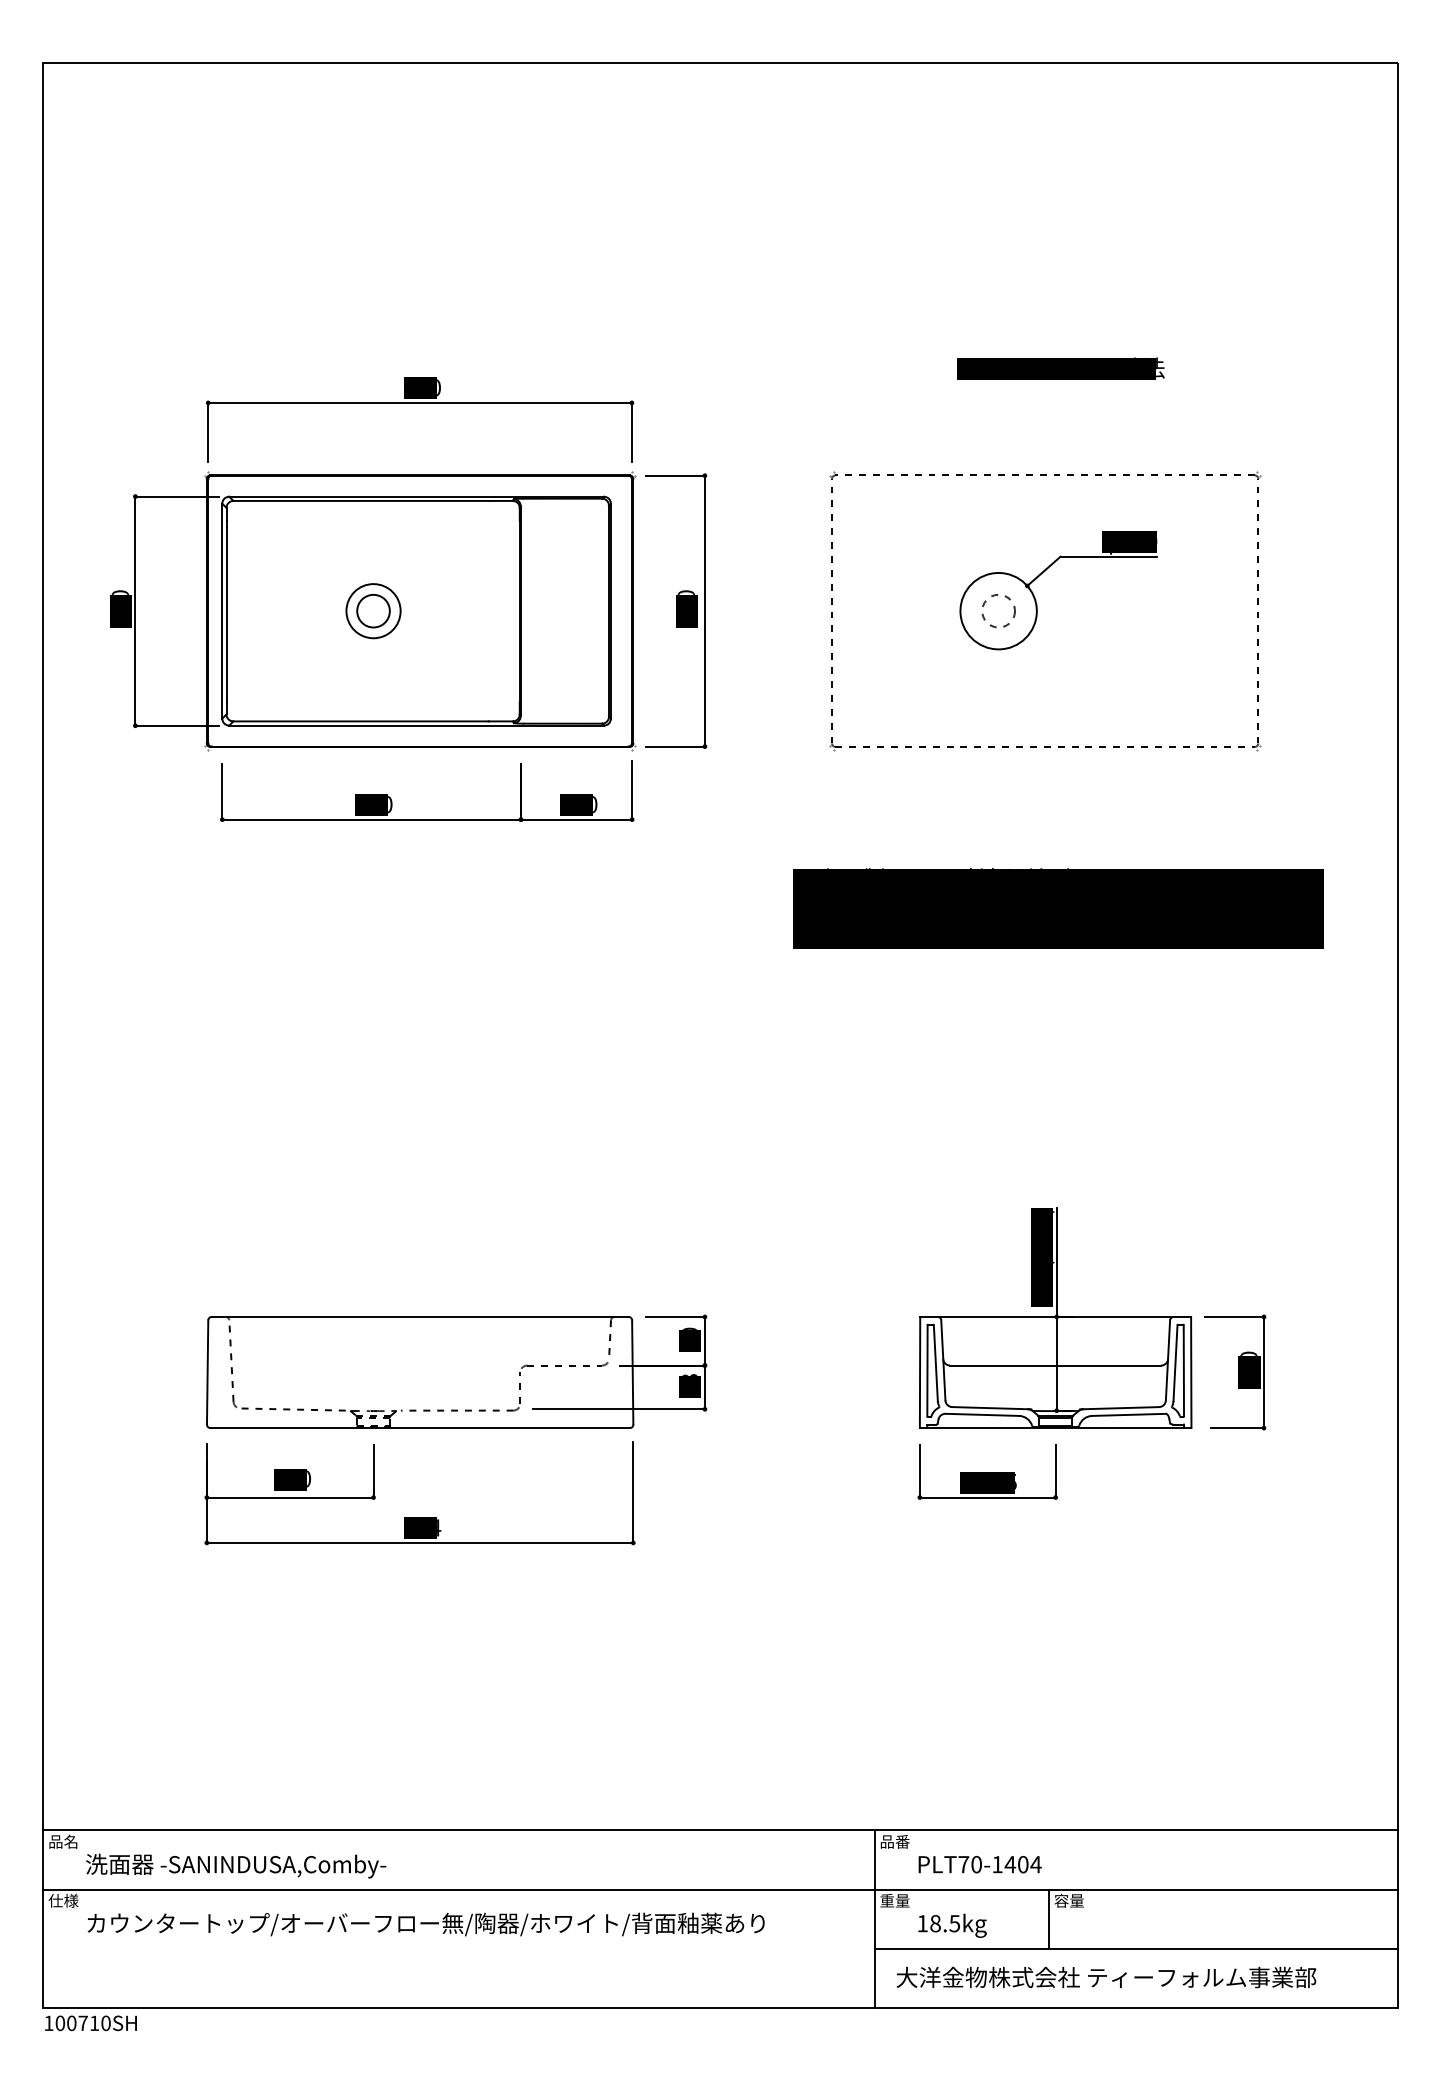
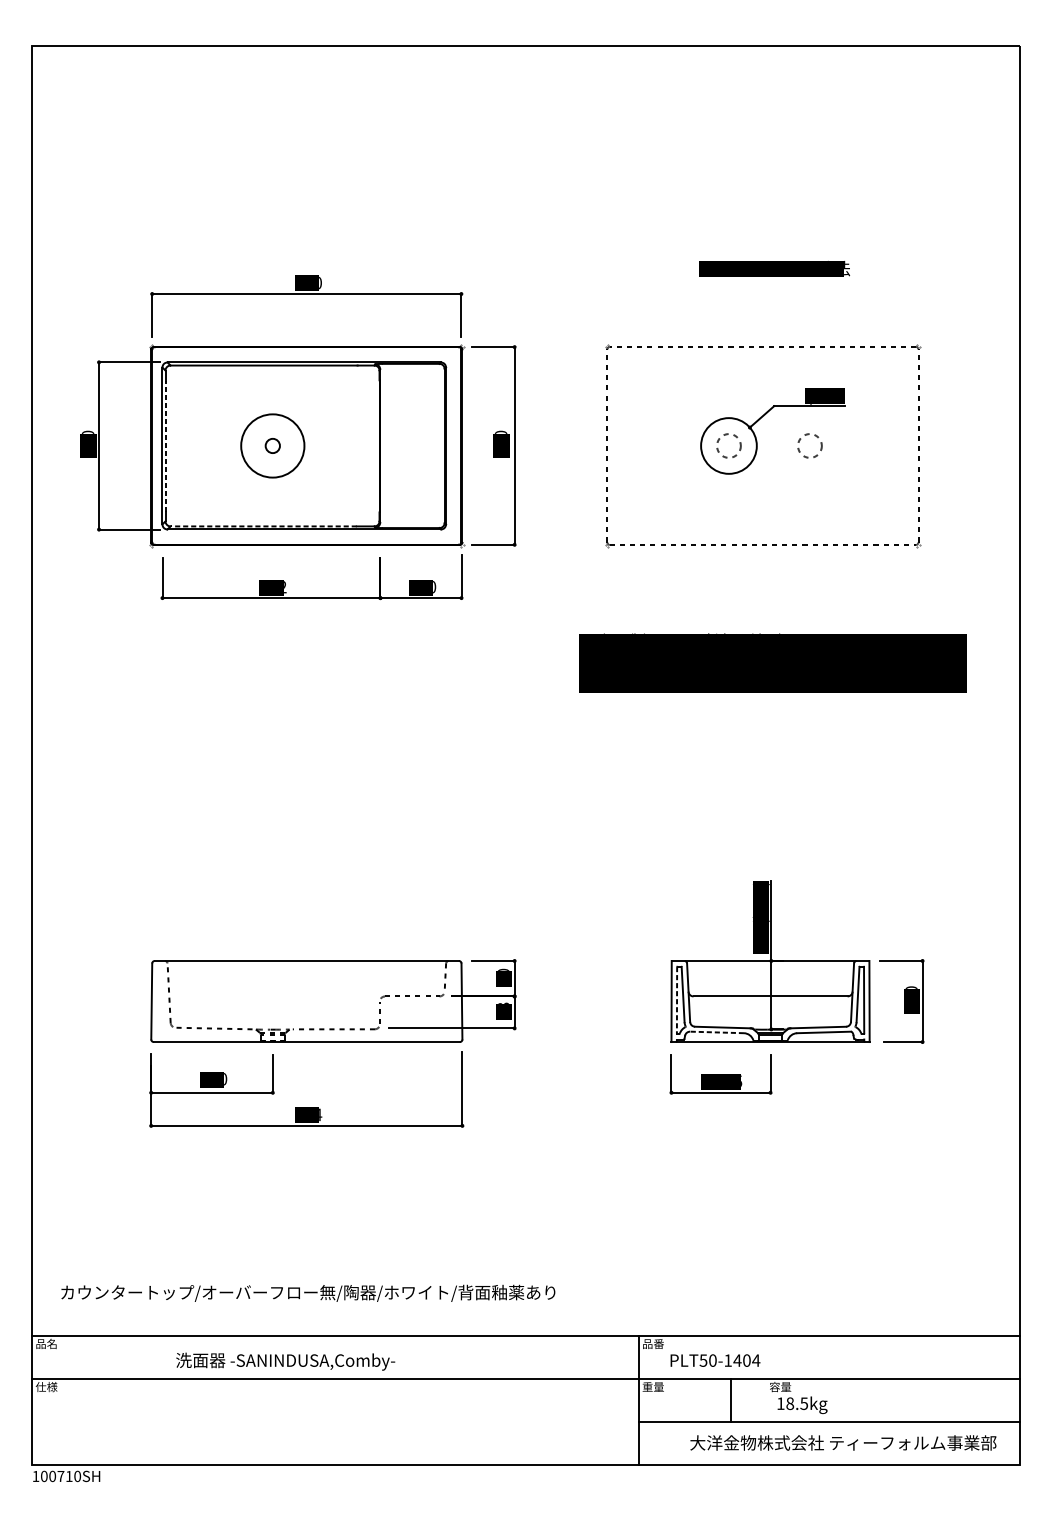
circle: (373, 610) -> (272, 445), size x0.6
line: (226, 611) -> (165, 446), solid -> dashed
circle: (373, 611) -> (272, 446), size x1.6
circle: (1109, 611) -> (809, 446), added
line: (361, 721) -> (264, 526), solid -> dashed
text: (390, 804) -> (285, 587), 430 -> 482
line: (927, 1370) -> (677, 1000), solid -> dashed
line: (982, 1414) -> (717, 1032), solid -> dashed
text: (963, 1864) -> (703, 1360), PLT70-1404 -> PLT50-1404
text: (236, 1865) -> (285, 1361), moved
line: (1049, 1918) -> (731, 1399), moved
text: (425, 1924) -> (307, 1293), moved
text: (952, 1925) -> (802, 1405), moved
text: (1106, 1977) -> (843, 1442), moved

